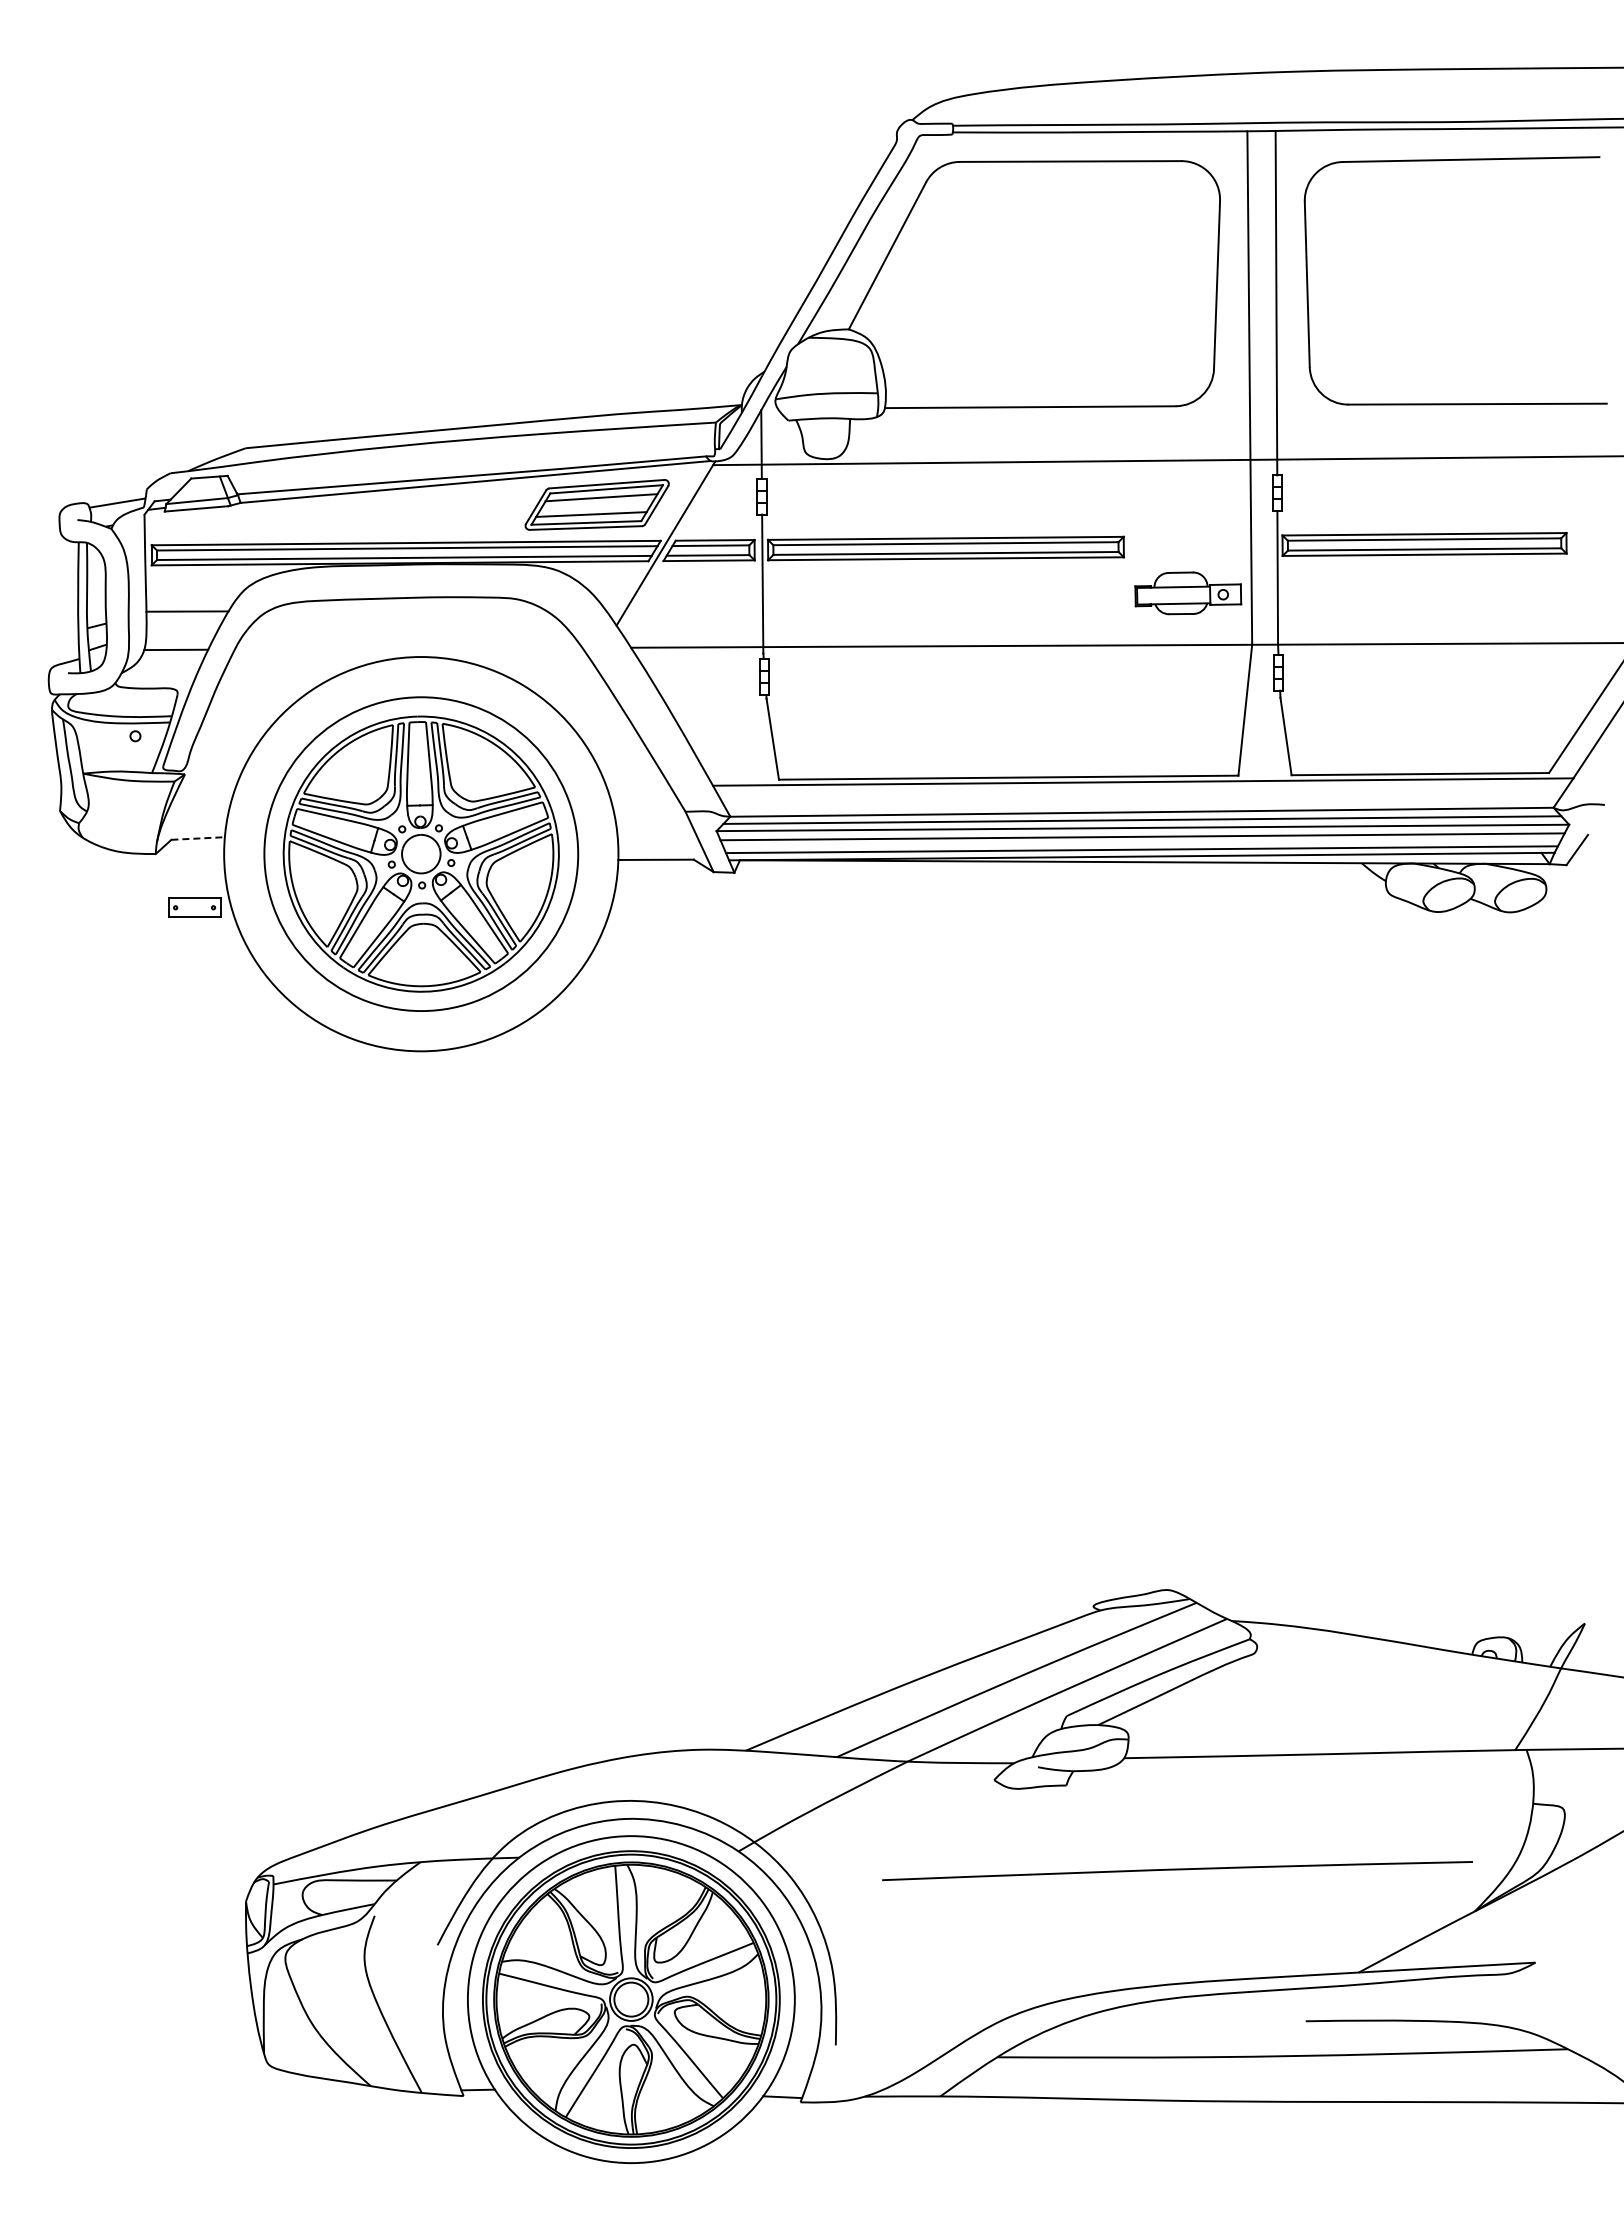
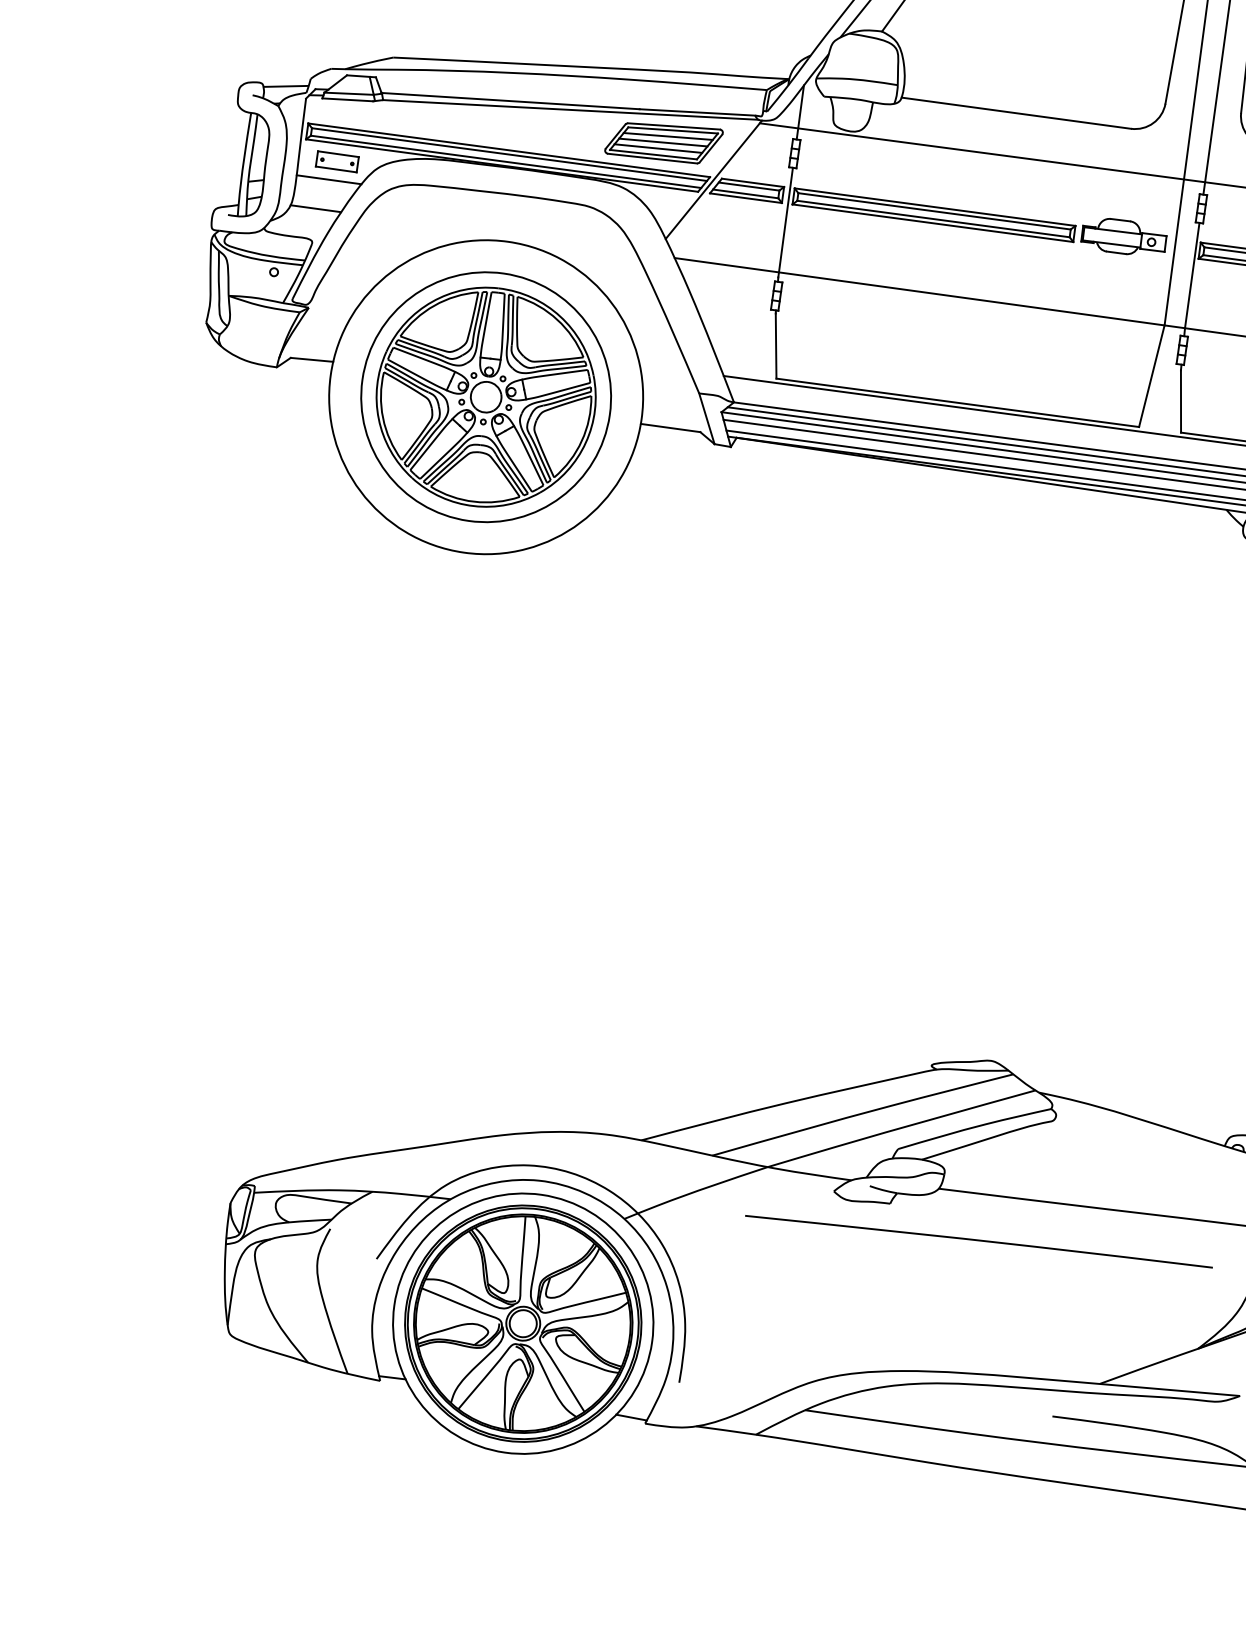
line: (596, 506) -> (663, 142), added
part: (1188, 593) -> (1124, 237), moved
line: (198, 838) -> (312, 359), dashed -> solid
part: (194, 907) -> (337, 161), moved
curve: (1177, 1870) -> (979, 1241), moved

